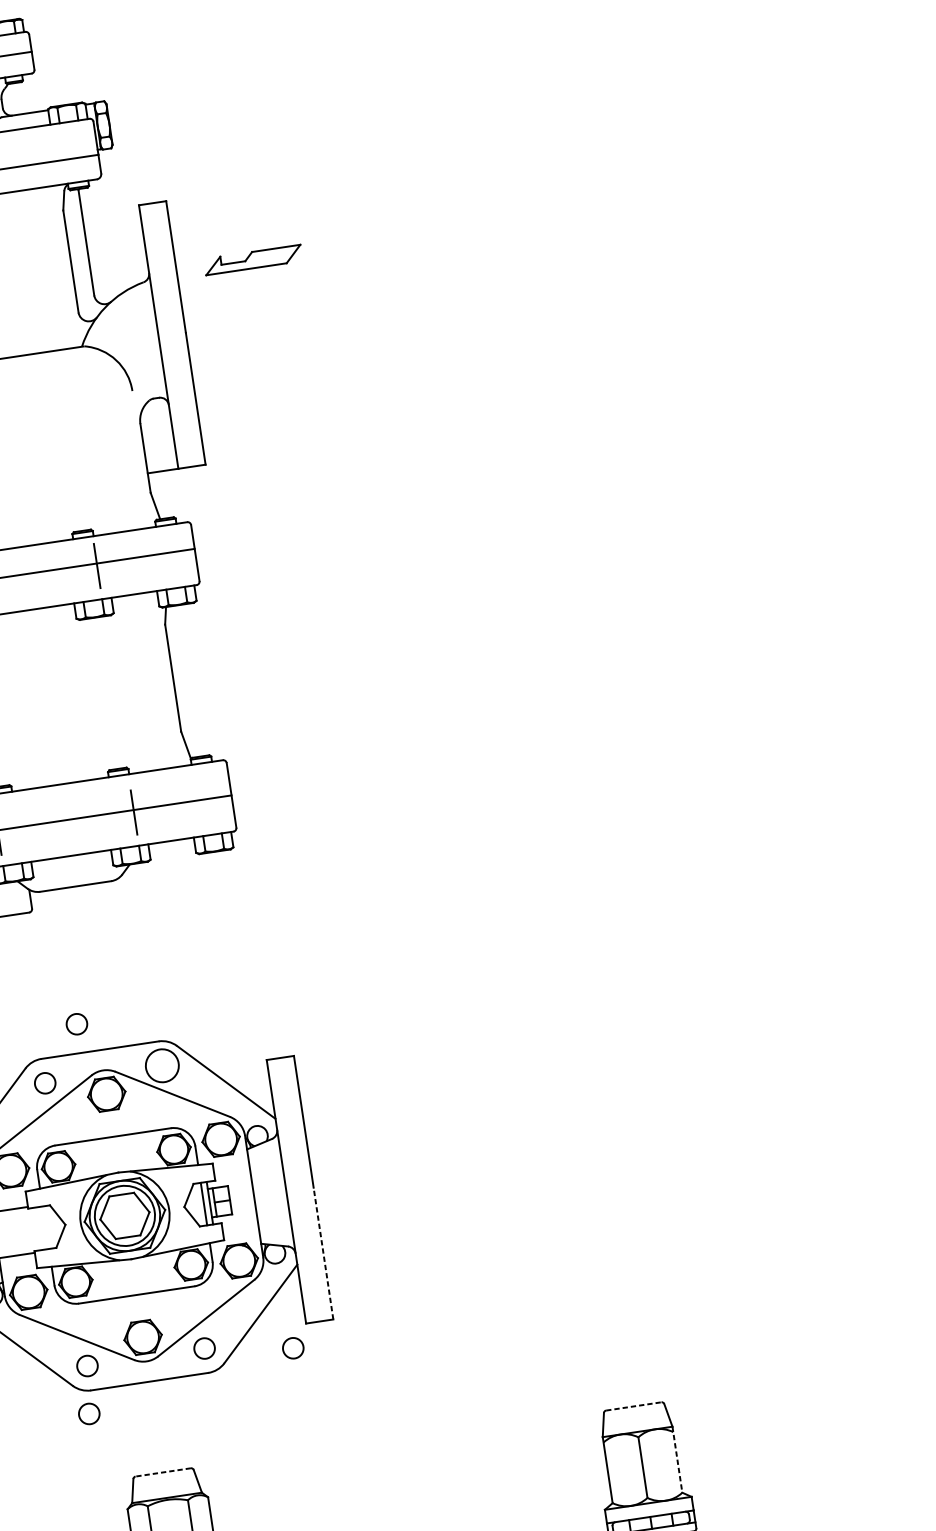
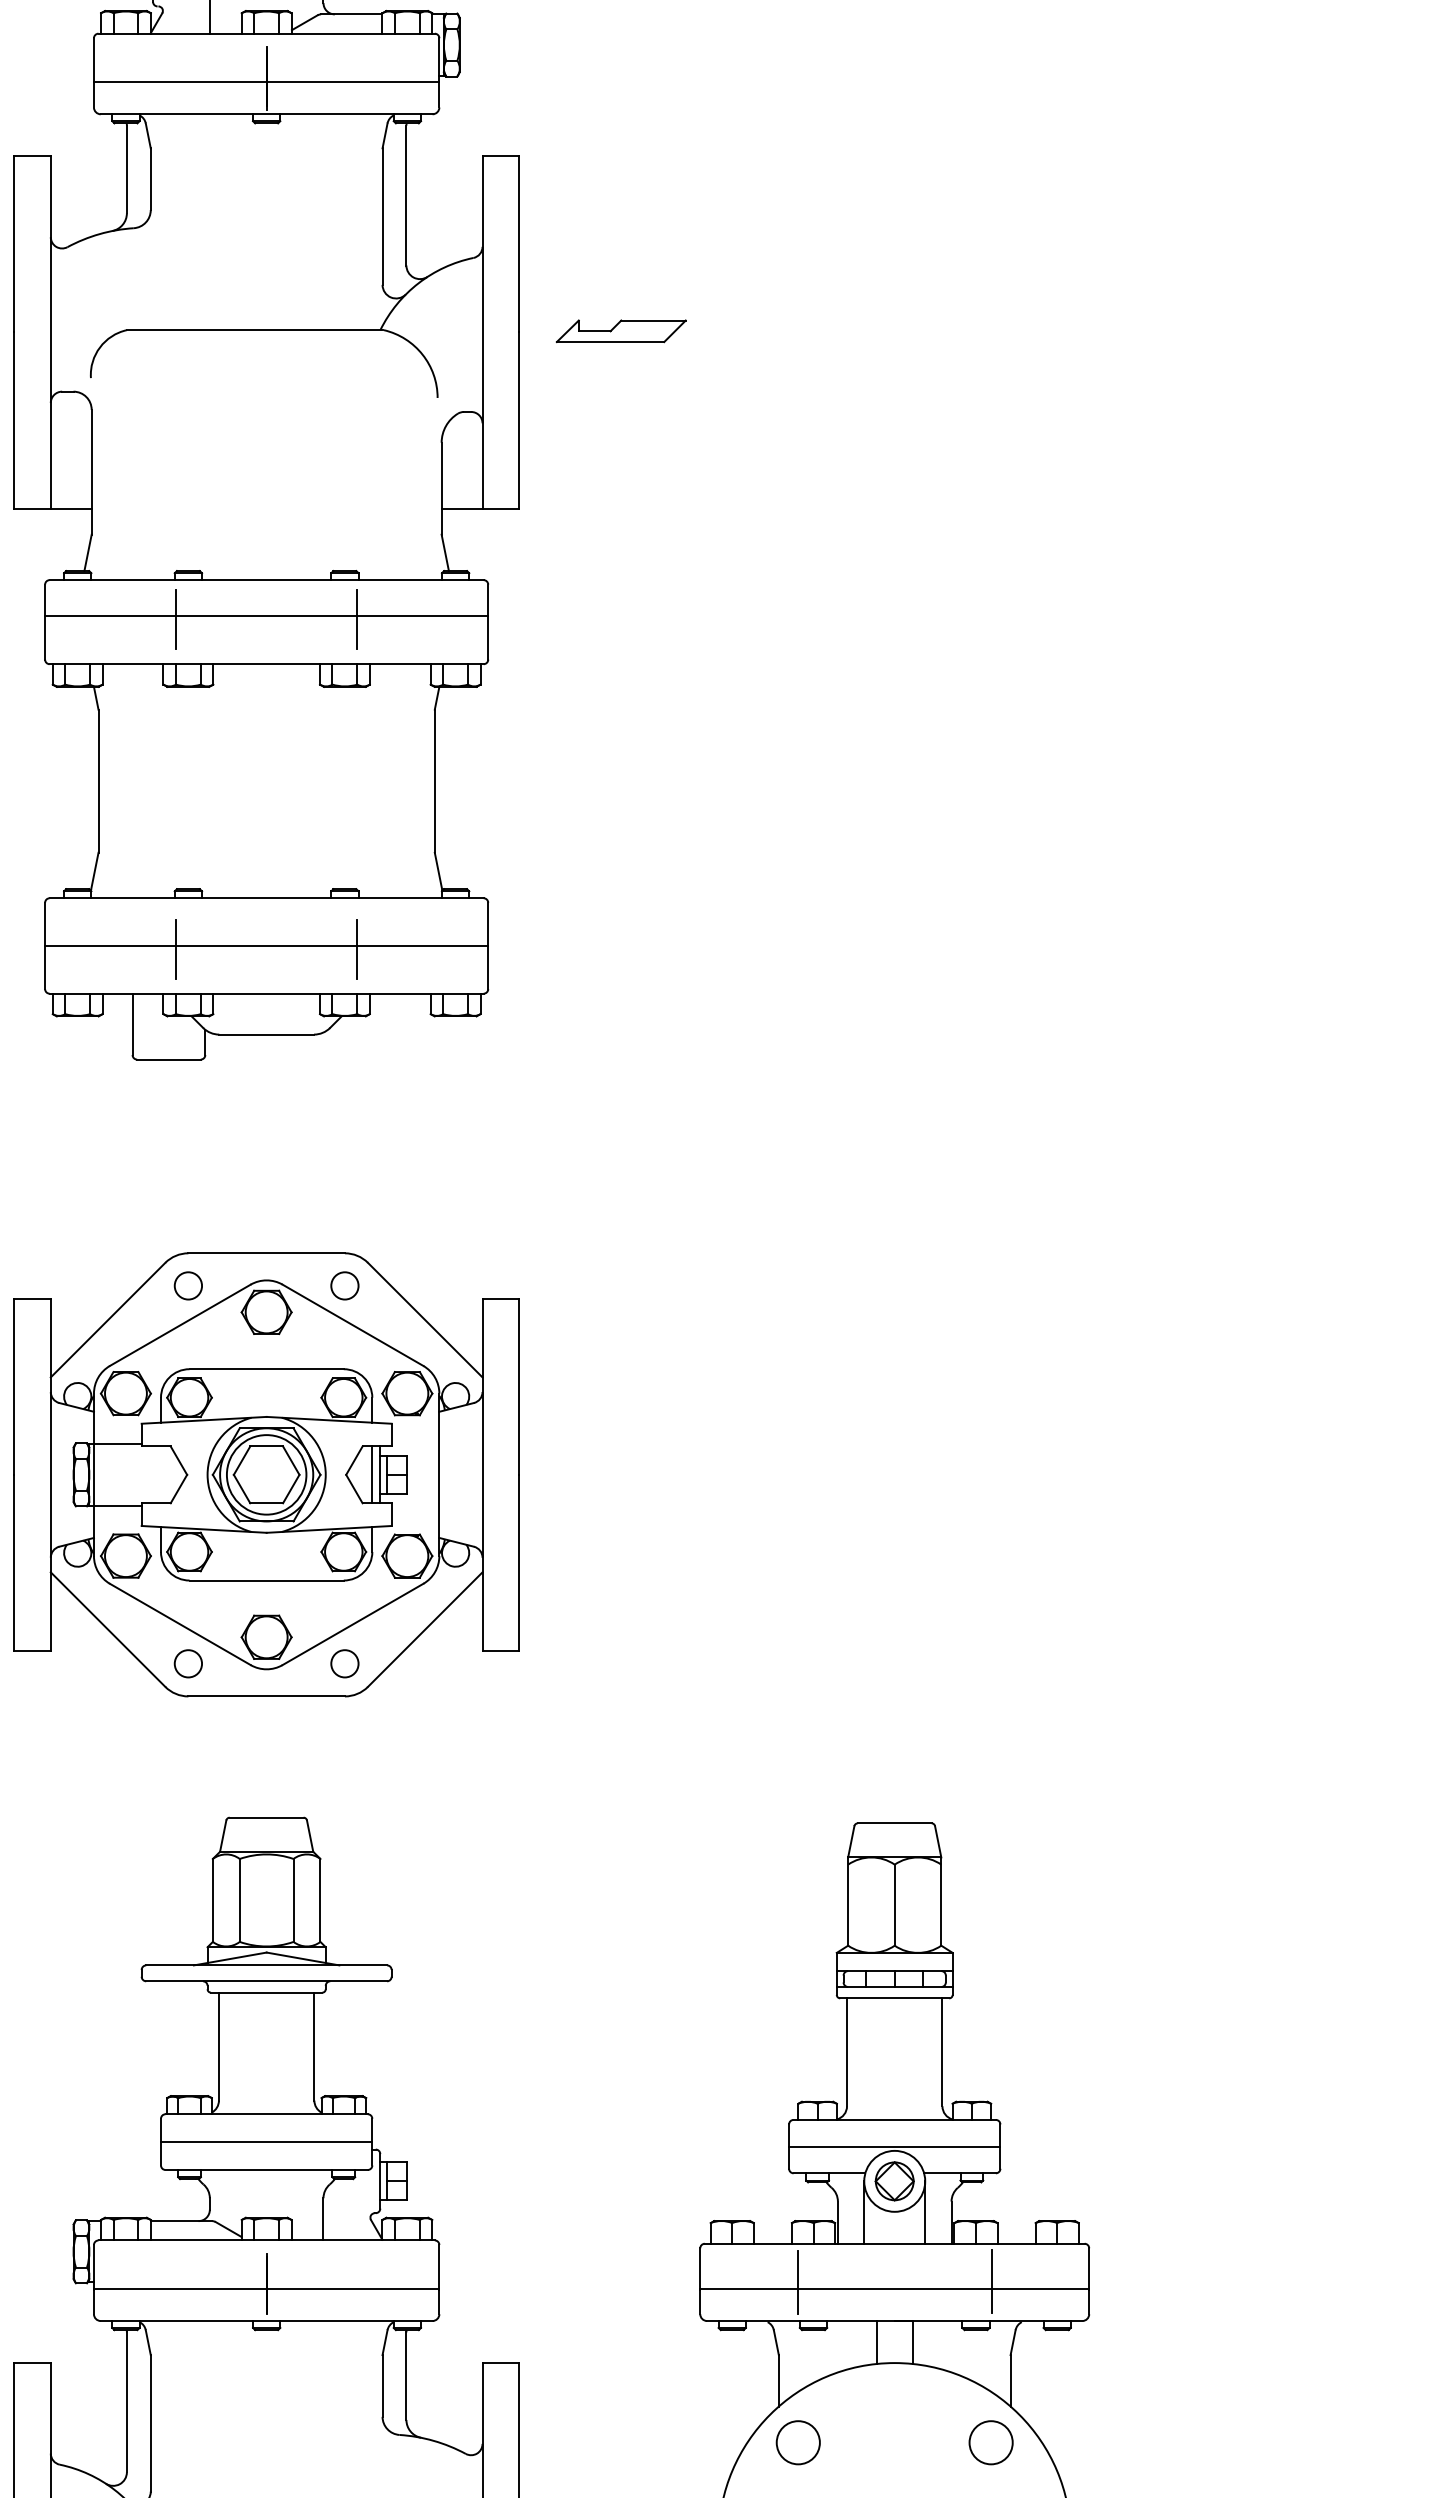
part: (252, 260) -> (620, 331), moved
circle: (76, 1024) -> (240, 1214), removed
circle: (161, 1065) -> (344, 1285), size x0.62
line: (323, 1253) -> (518, 1562), dashed -> solid
circle: (292, 1348) -> (460, 1680), removed
line: (633, 1406) -> (894, 1823), dashed -> solid
circle: (88, 1413) -> (180, 1726), removed
line: (677, 1460) -> (941, 1902), dashed -> solid
line: (163, 1472) -> (266, 1817), dashed -> solid

